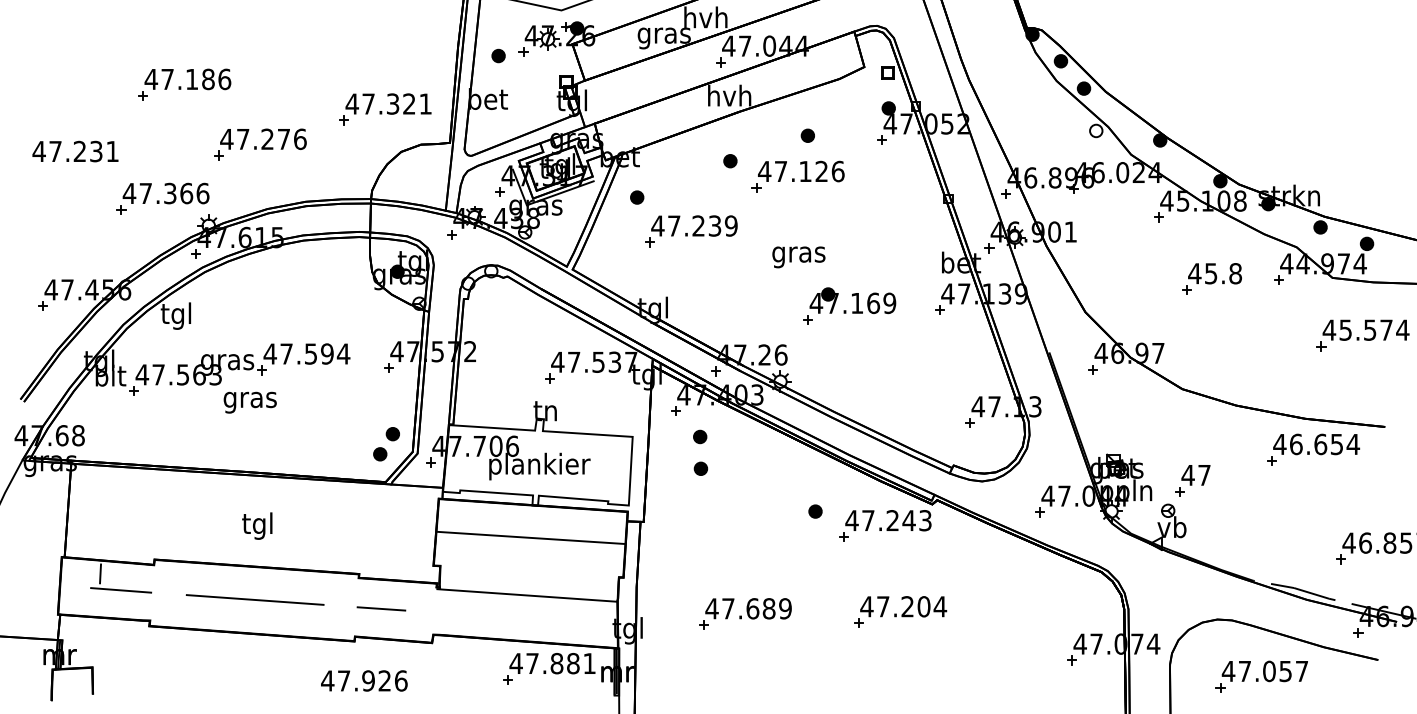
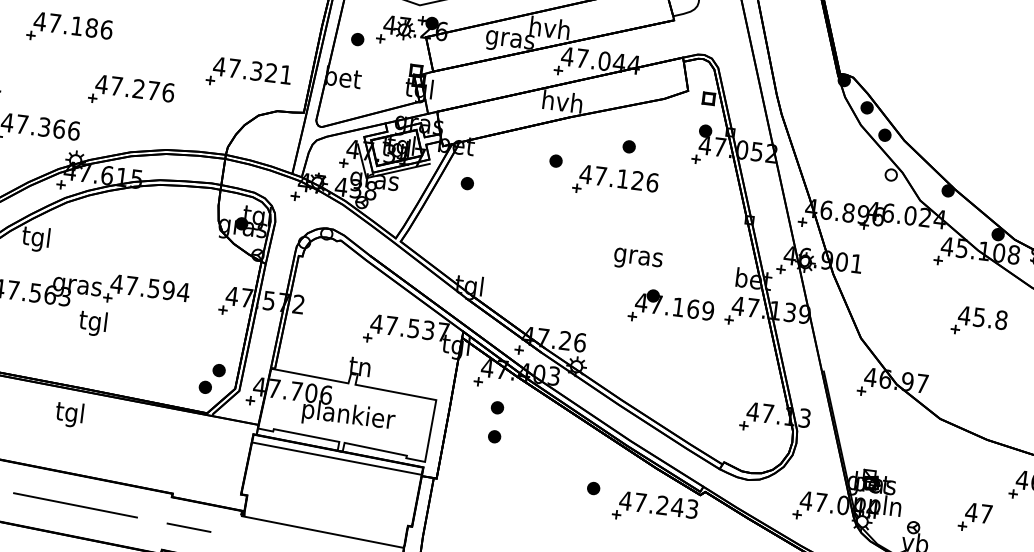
part: (691, 231) -> (512, 220), removed
text: (798, 257) -> (637, 259), moved
part: (849, 305) -> (671, 308), moved
text: (249, 399) -> (93, 322), gras -> tgl
part: (1192, 480) -> (974, 517), moved
text: (257, 525) -> (69, 413), moved
line: (530, 537) -> (336, 458), moved

